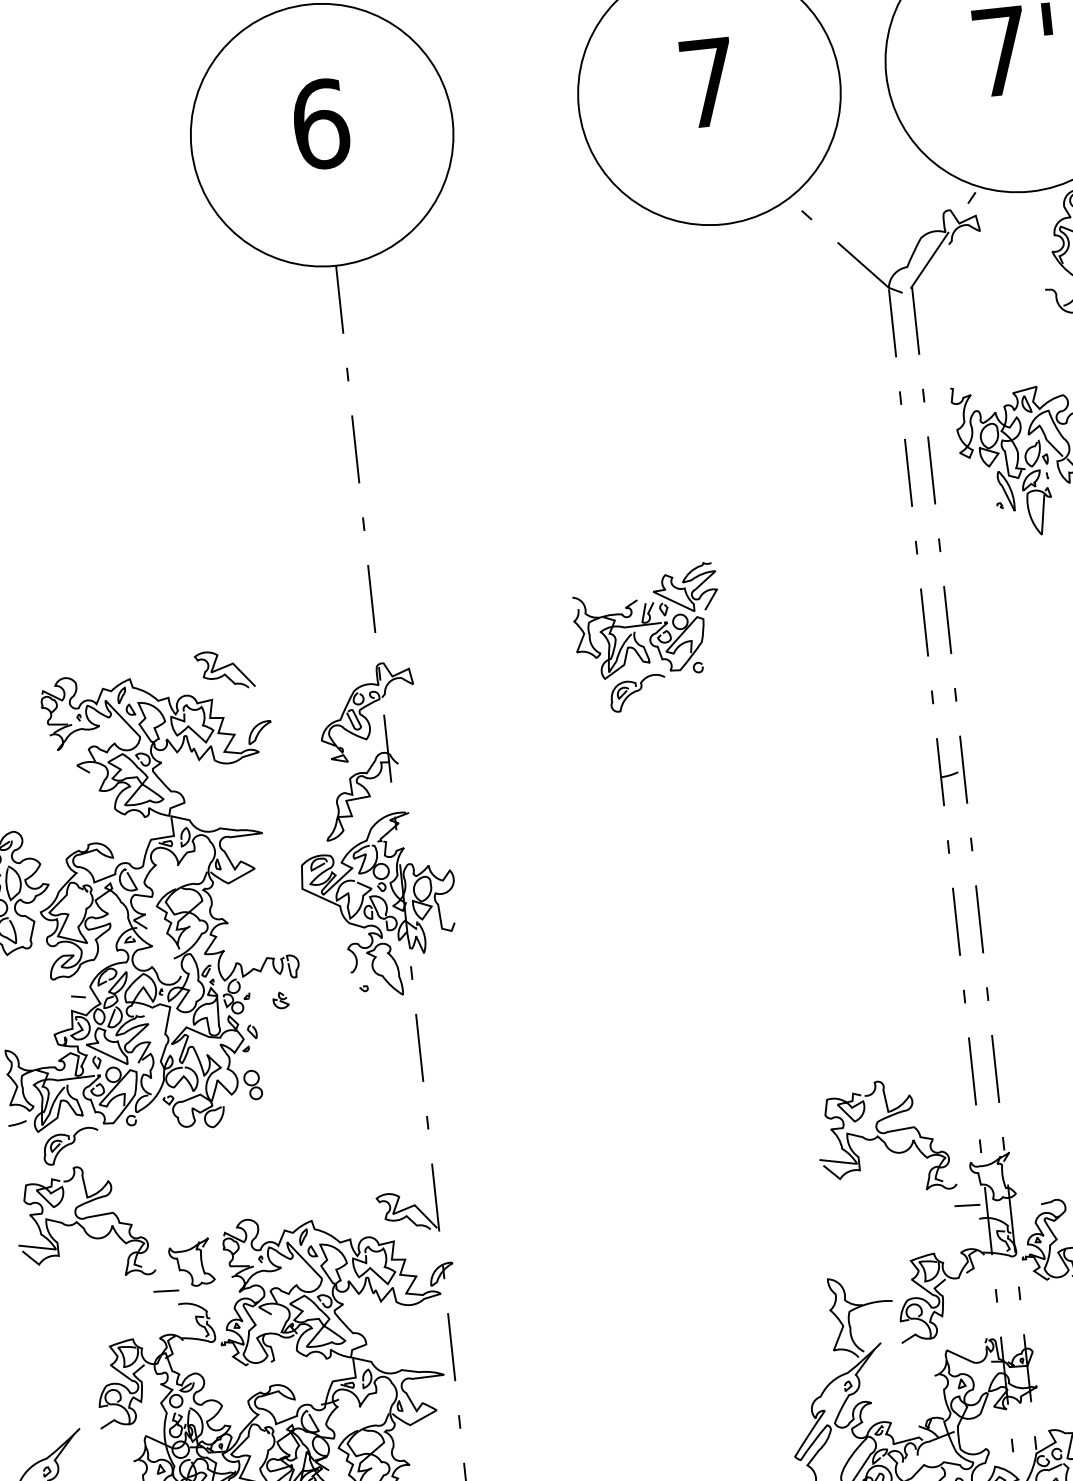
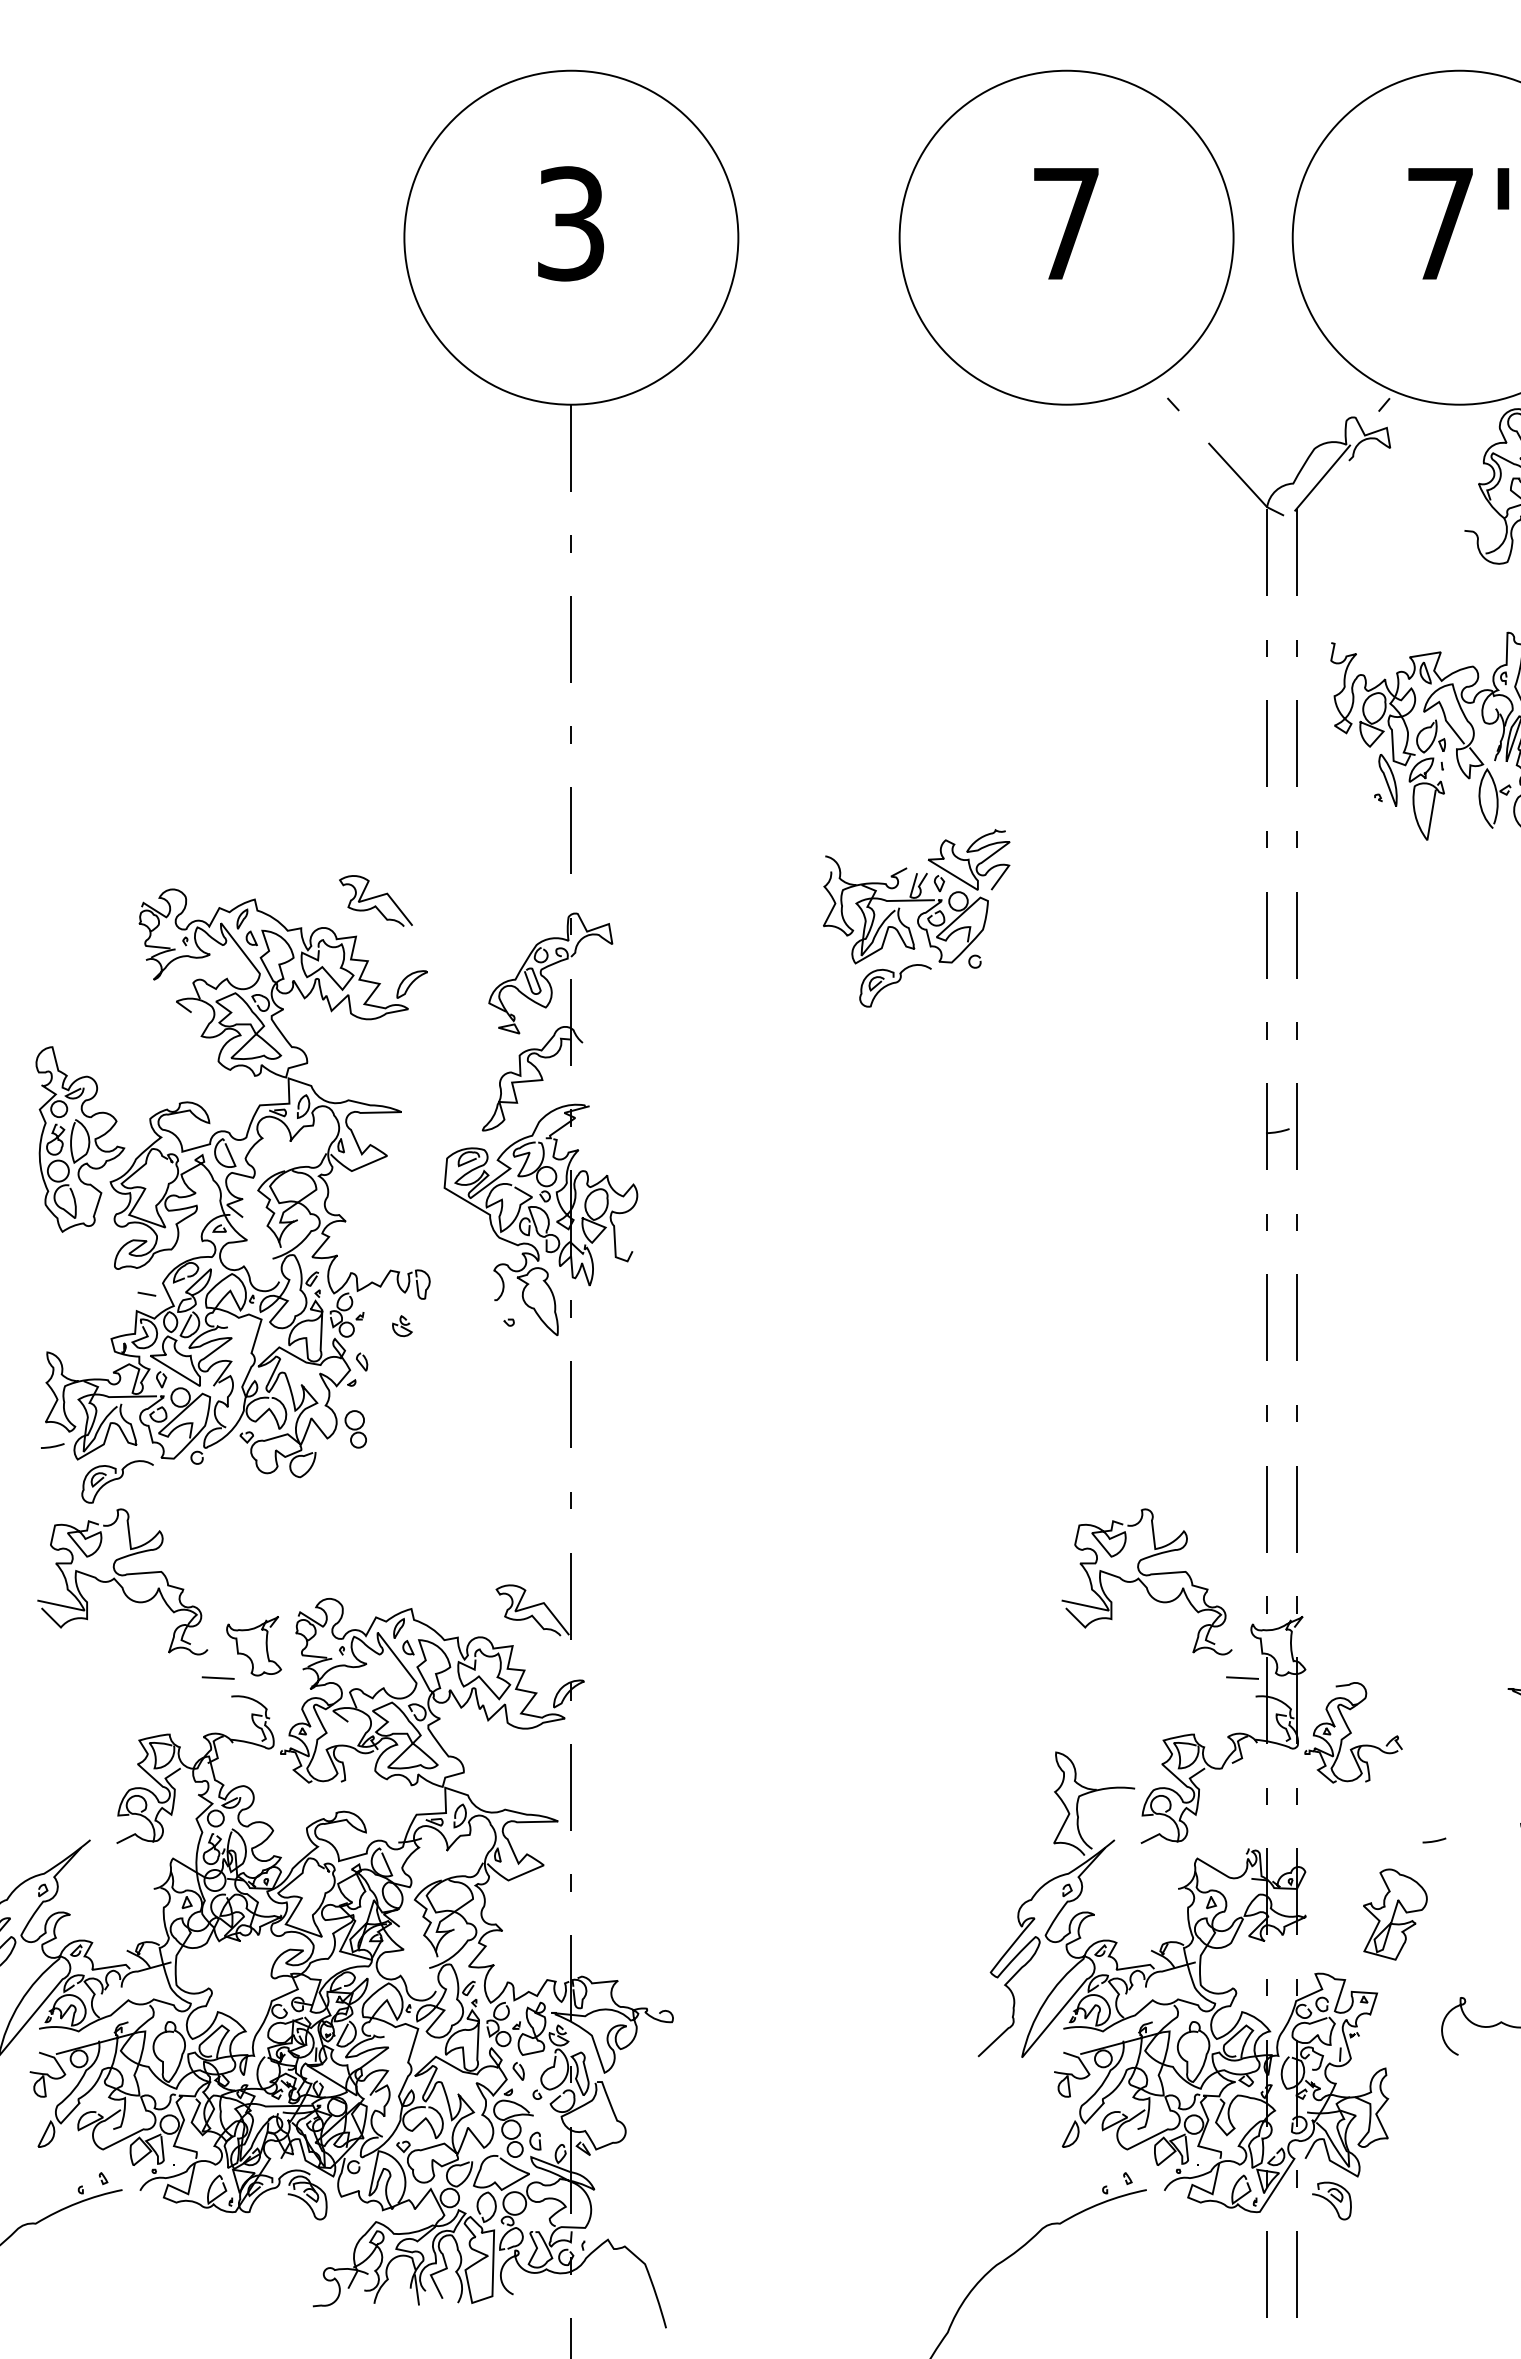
text: (321, 124) -> (571, 223), 6 -> 3

